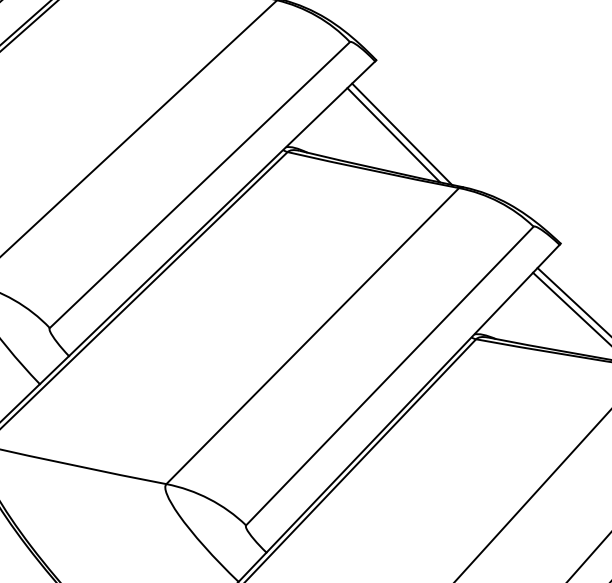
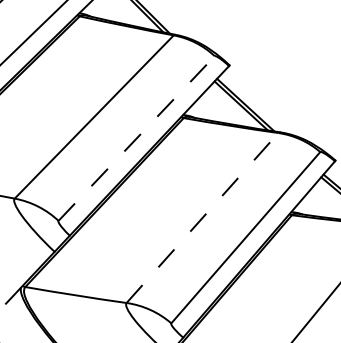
line: (199, 184) -> (136, 138), solid -> dashed
line: (312, 336) -> (202, 218), solid -> dashed

